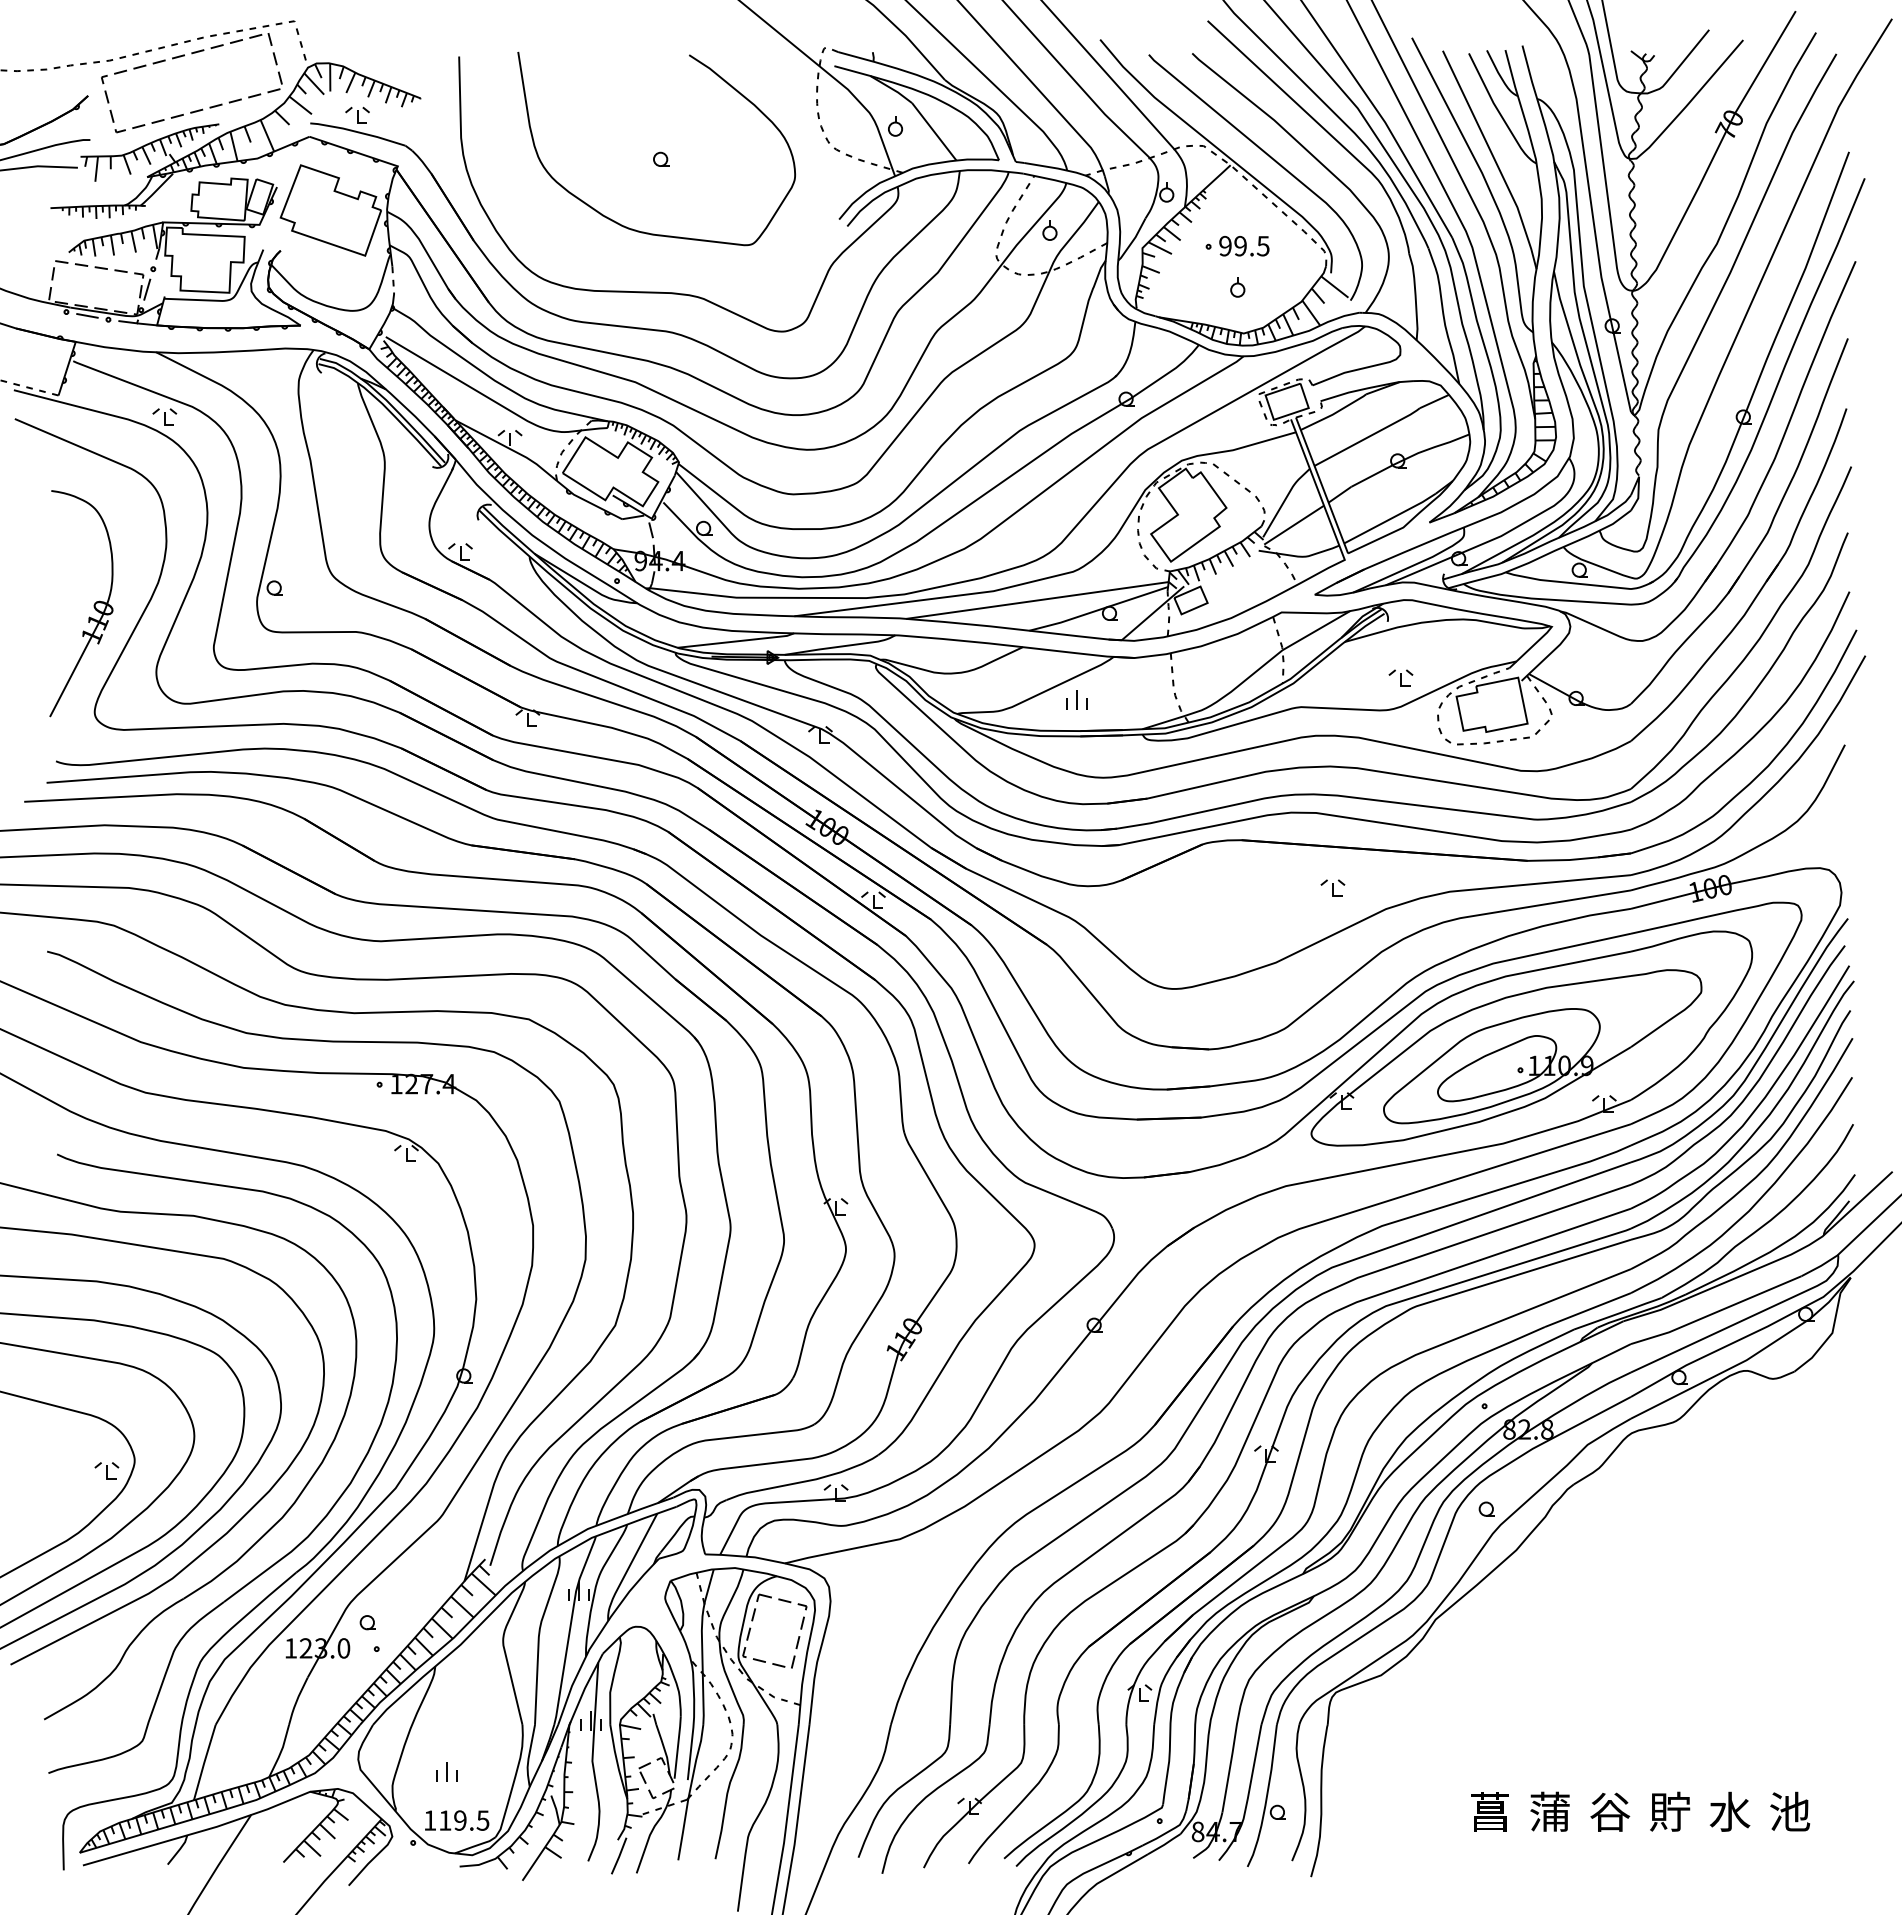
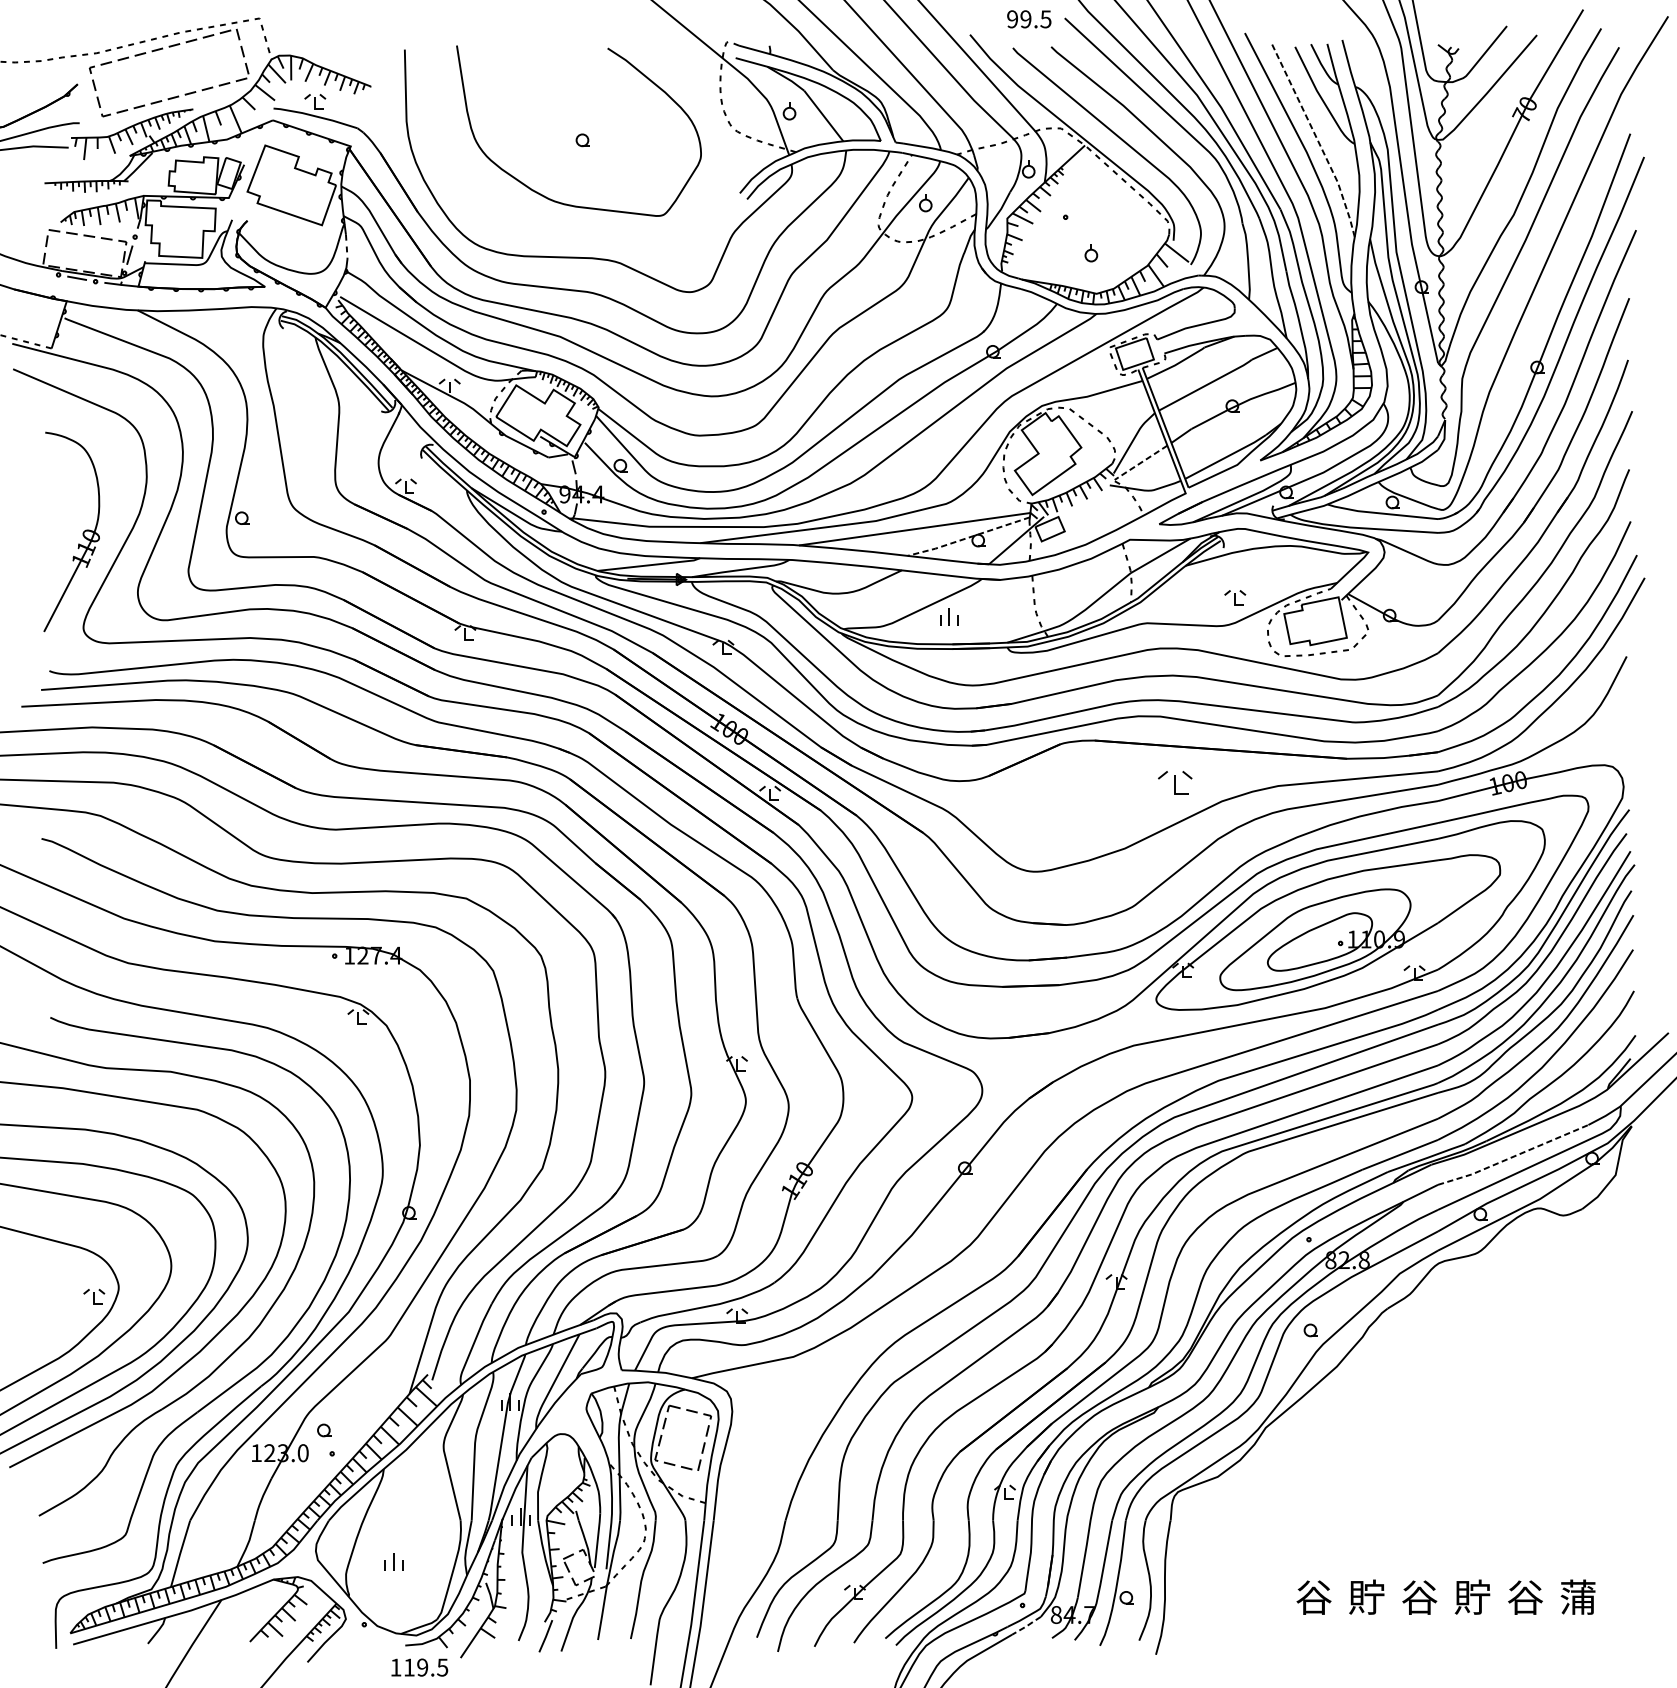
line: (1494, 159) -> (1317, 140), solid -> dashed
text: (1244, 246) -> (1029, 19), moved
part: (164, 416) -> (145, 367), removed
line: (1294, 525) -> (1141, 463), solid -> dashed
line: (1098, 610) -> (968, 538), solid -> dashed
part: (1332, 887) -> (1174, 782), size x1.6
line: (1716, 1312) -> (1513, 1157), solid -> dashed
text: (1490, 1811) -> (1314, 1596), 菖 -> 谷
text: (1550, 1811) -> (1367, 1596), 蒲 -> 貯
text: (1729, 1811) -> (1524, 1596), 水 -> 谷
text: (1790, 1811) -> (1578, 1596), 池 -> 蒲
text: (457, 1820) -> (420, 1667), moved
line: (1165, 1844) -> (1027, 1626), solid -> dashed

